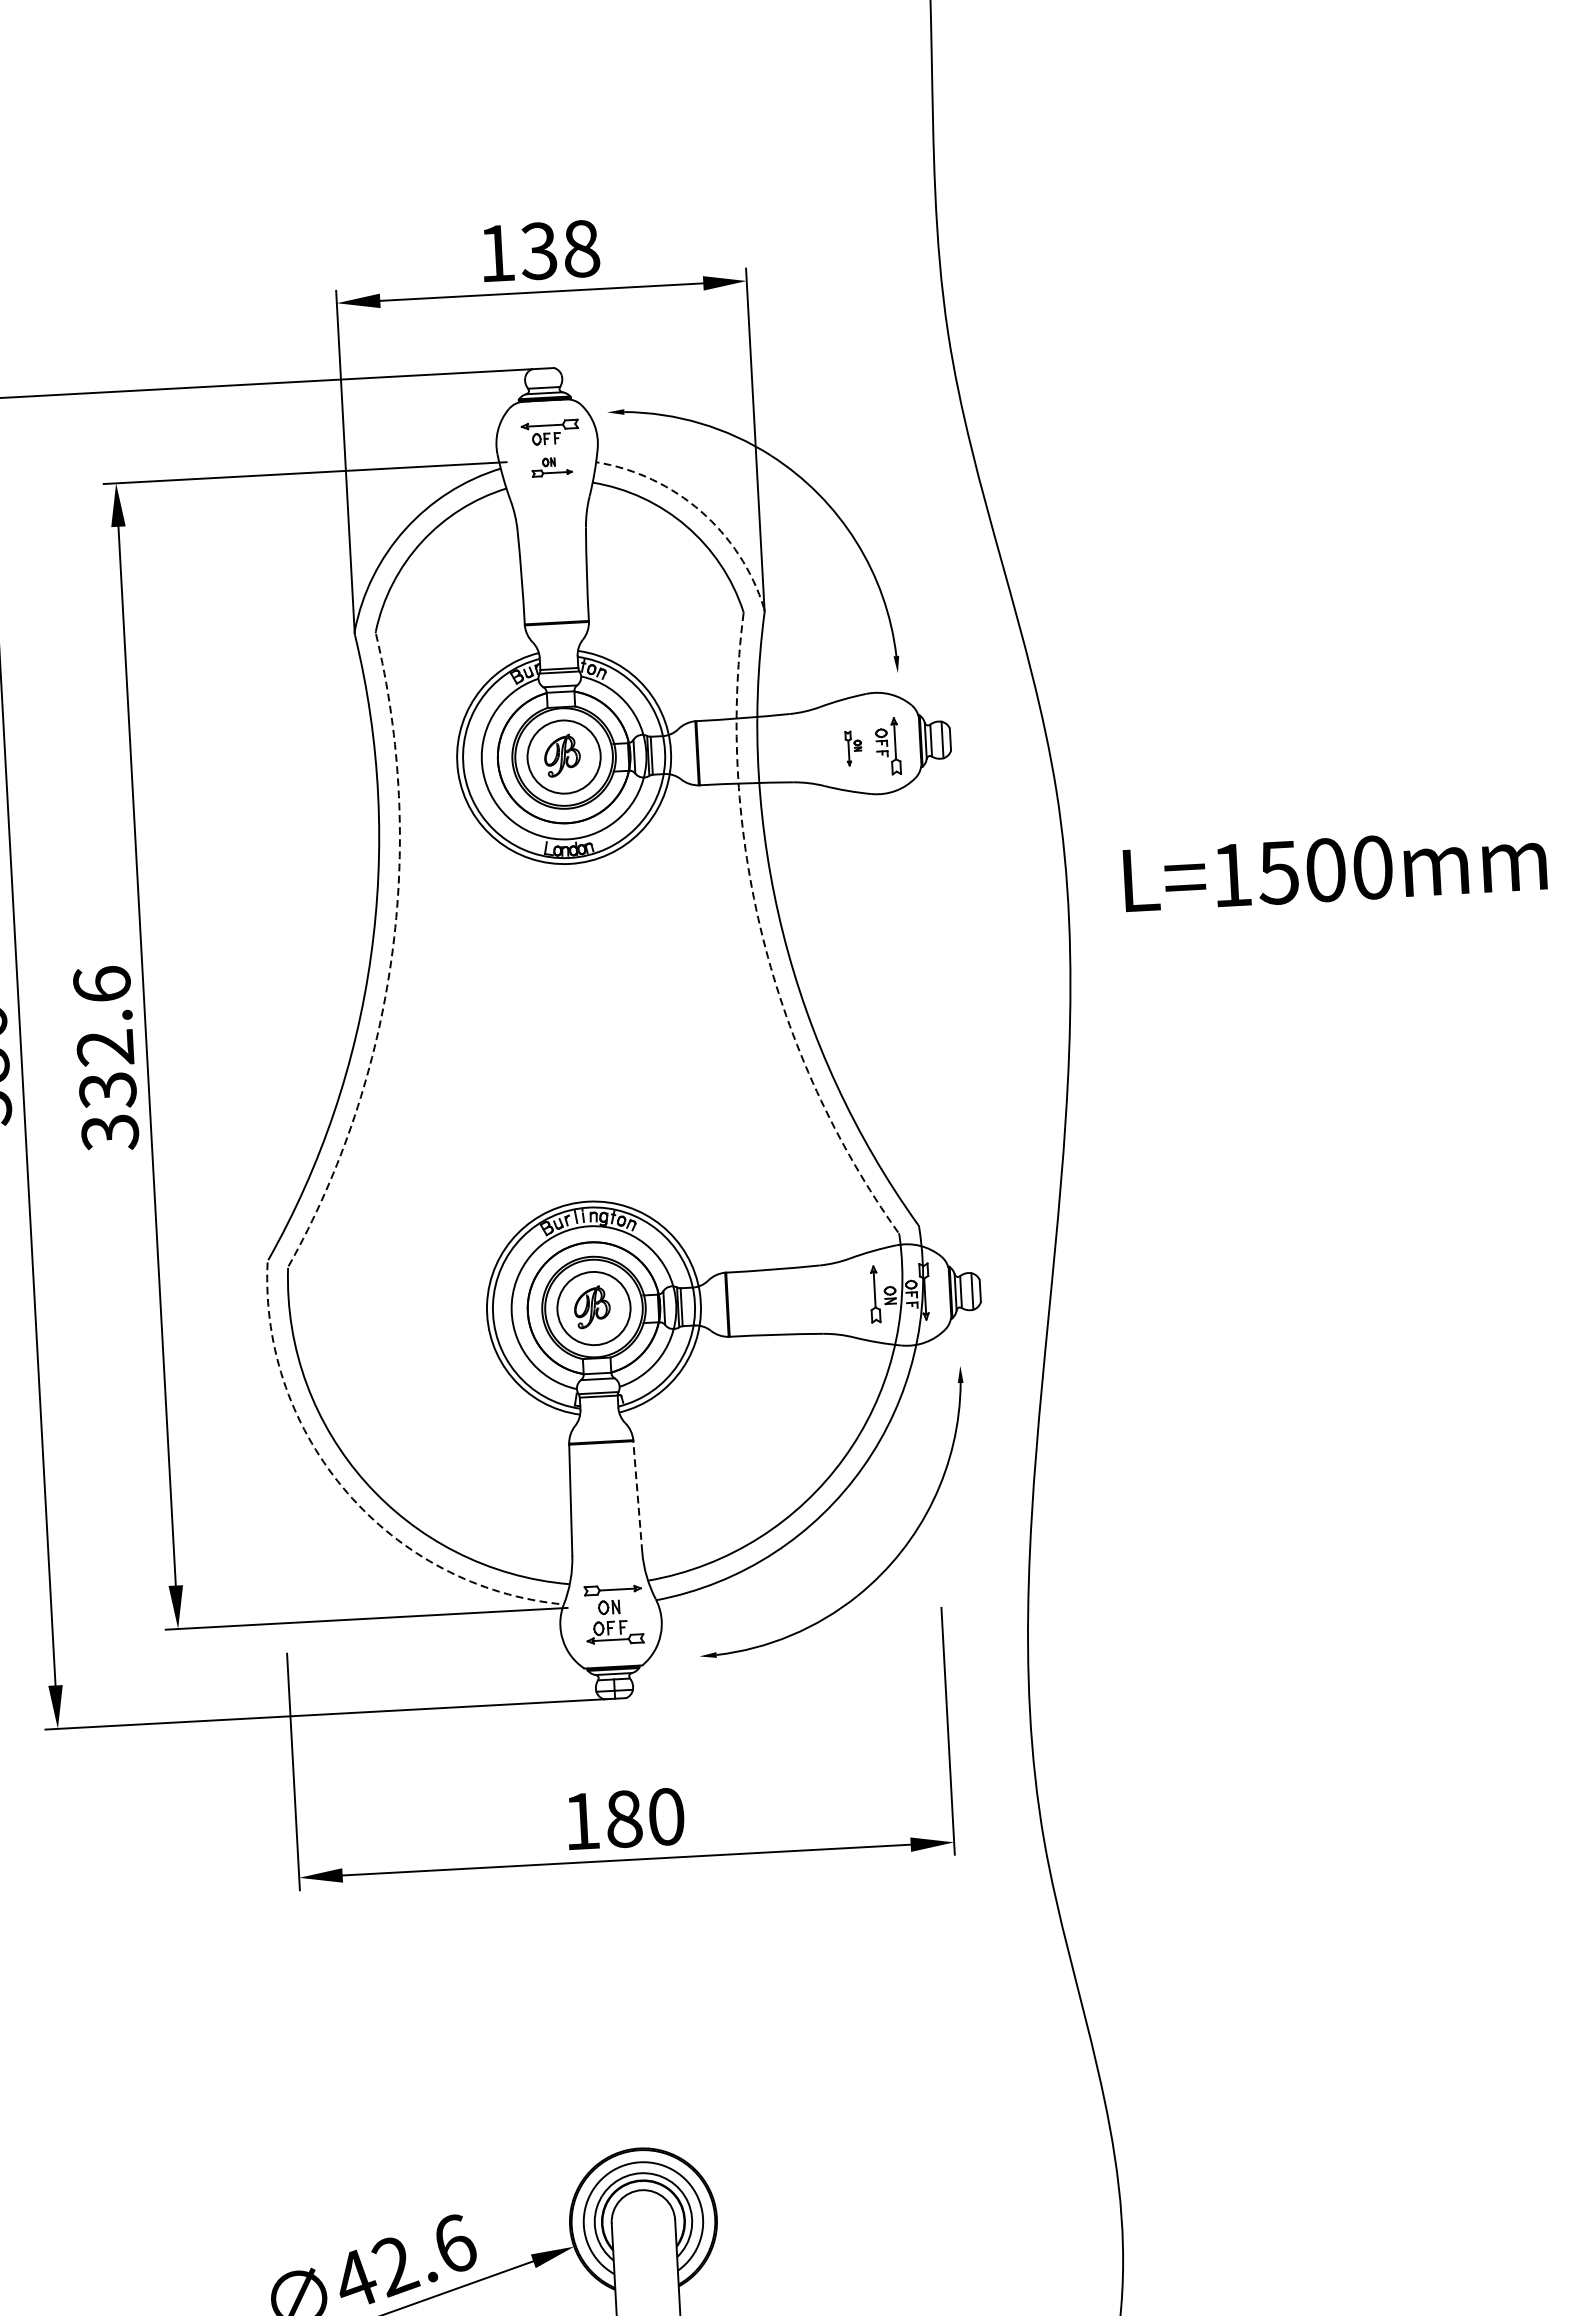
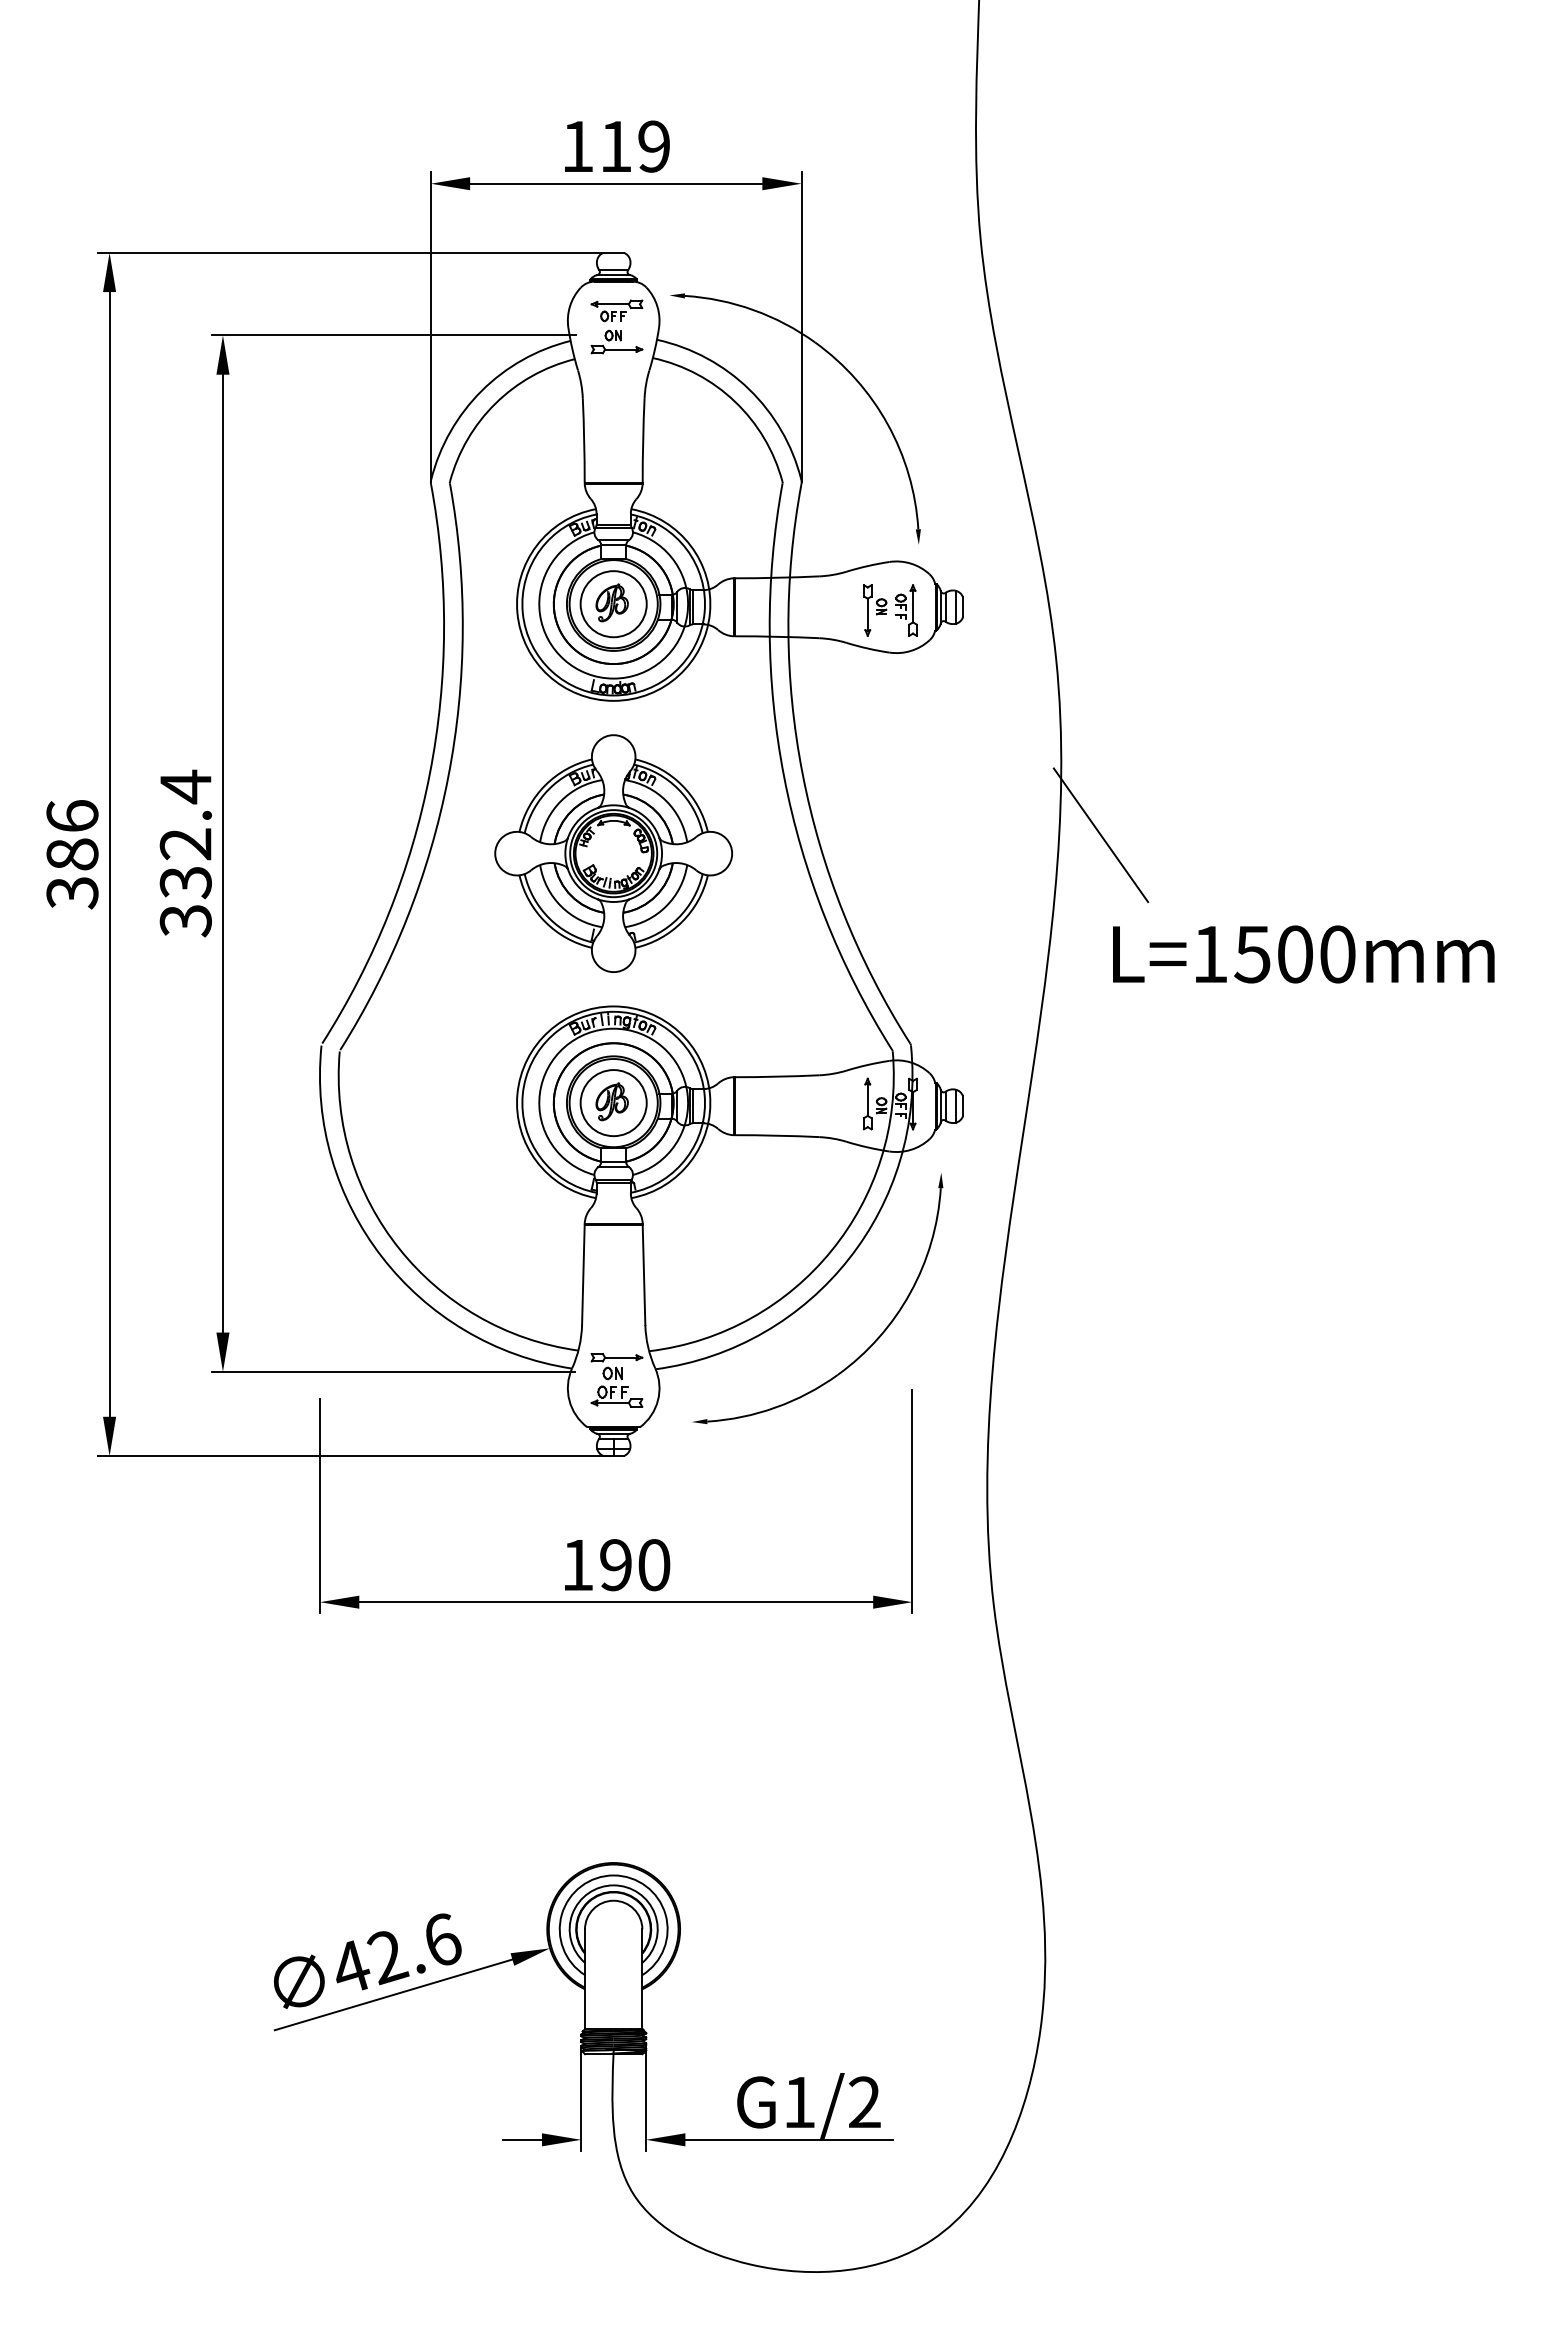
text: (559, 249) -> (634, 146), 138 -> 119
part: (551, 466) -> (616, 341), size x1.43
arc: (701, 511) -> (749, 389), dashed -> solid
part: (853, 748) -> (875, 610), size x1.67
text: (1334, 869) -> (1303, 954), moved
arc: (763, 938) -> (784, 777), dashed -> solid
arc: (391, 958) -> (448, 777), dashed -> solid
line: (1116, 983) -> (1100, 835), added
text: (101, 984) -> (185, 786), 332.6 -> 332.4
part: (578, 1032) -> (613, 853), added
arc: (347, 1493) -> (382, 1257), dashed -> solid
line: (638, 1496) -> (644, 1274), dashed -> solid
text: (624, 1819) -> (616, 1565), 180 -> 190

